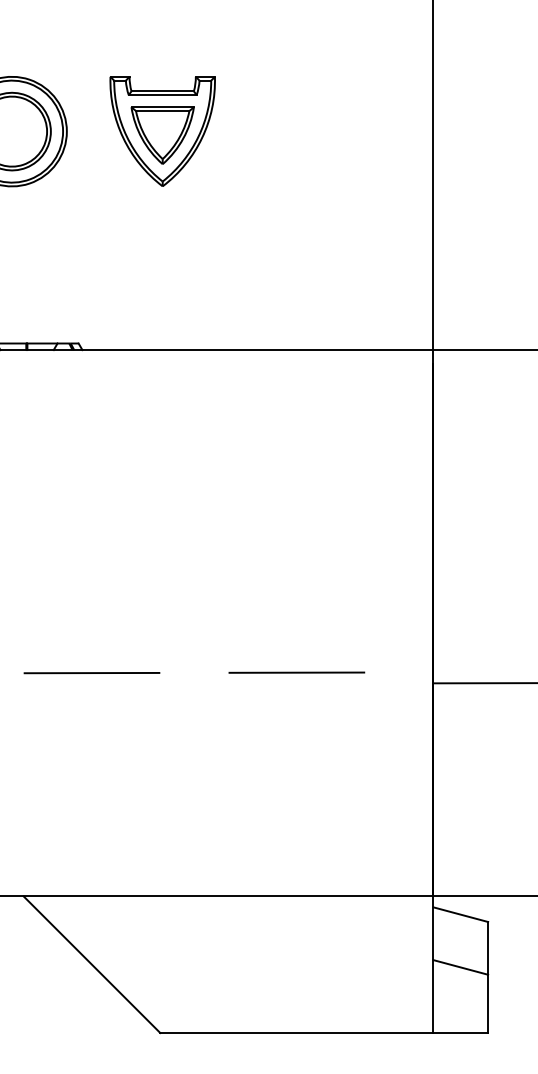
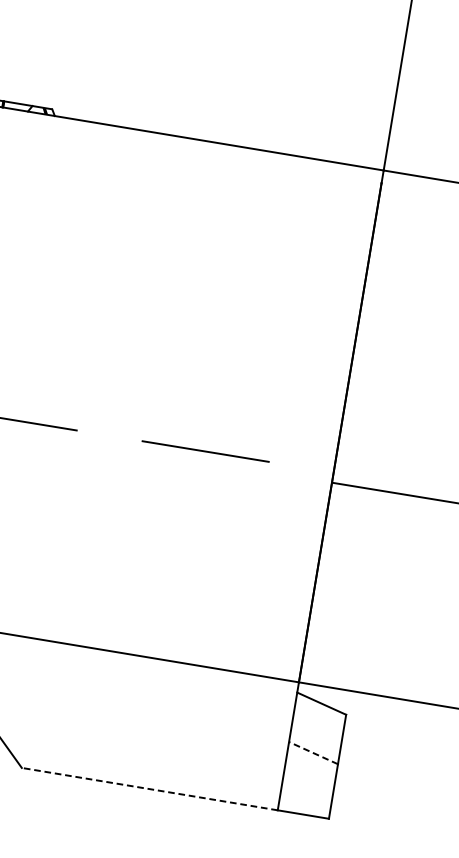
line: (460, 967) -> (313, 753), solid -> dashed
line: (296, 1033) -> (149, 789), solid -> dashed

